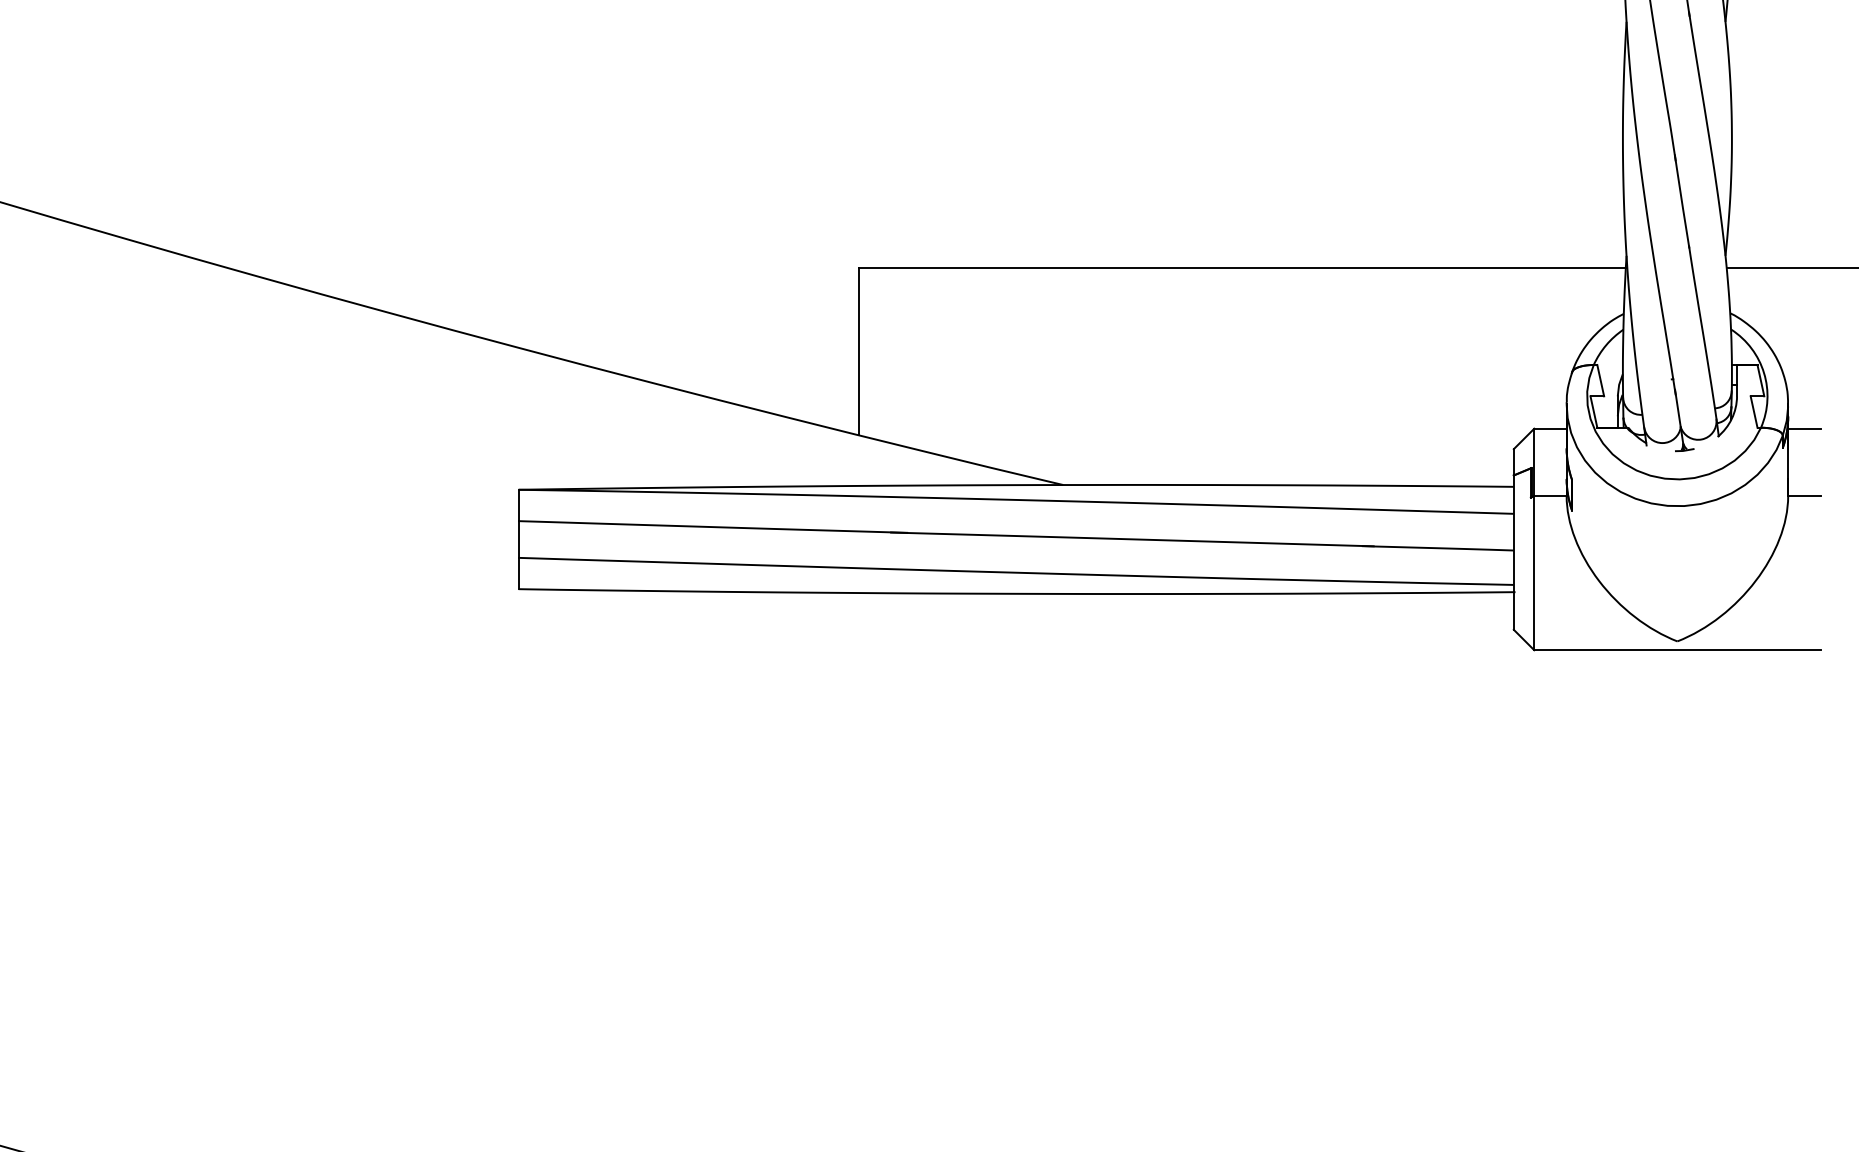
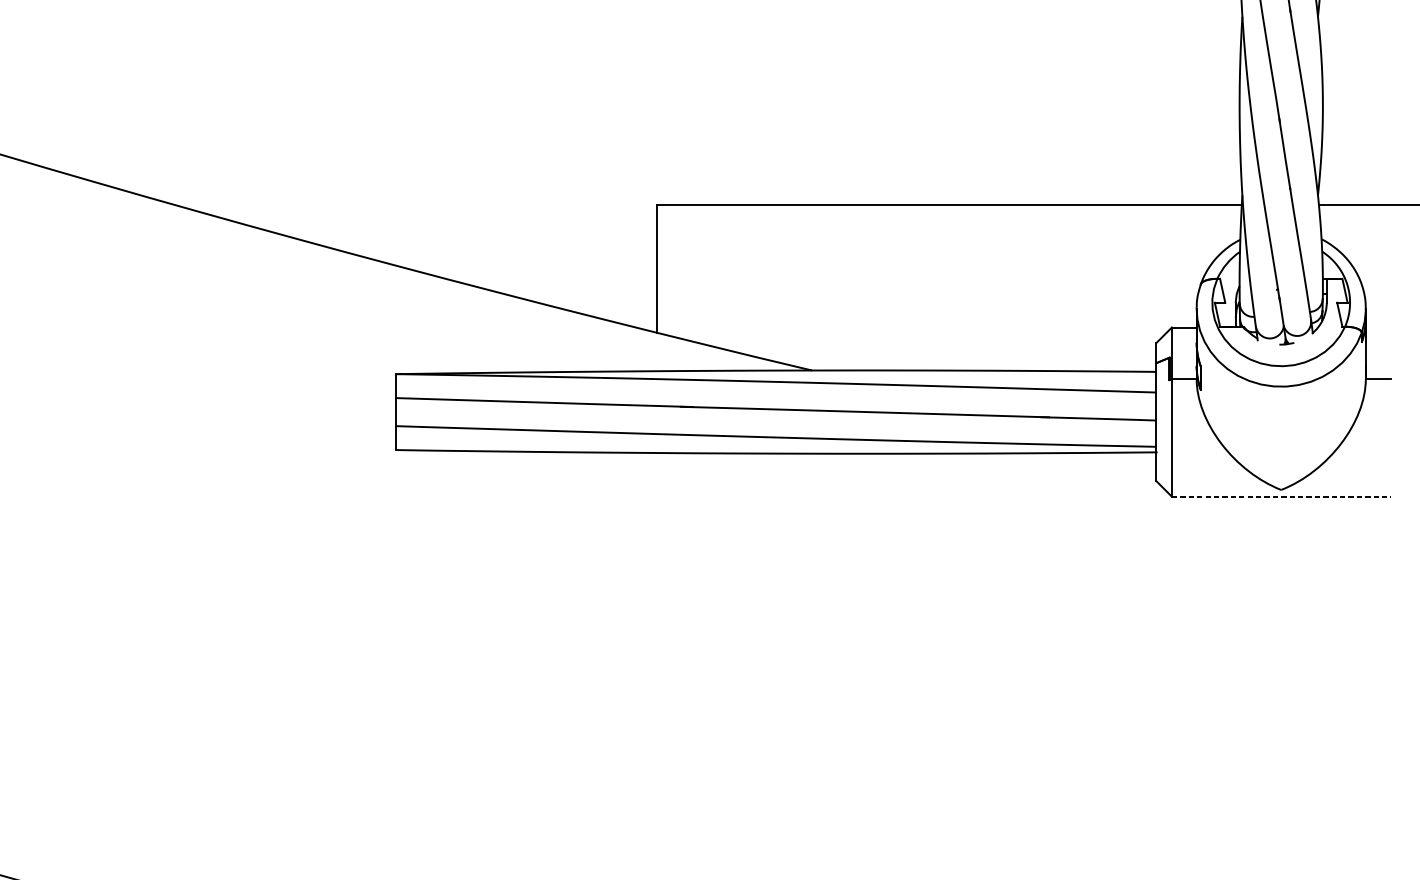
line: (1804, 428) -> (1378, 327), removed
line: (1677, 650) -> (1281, 496), solid -> dashed

